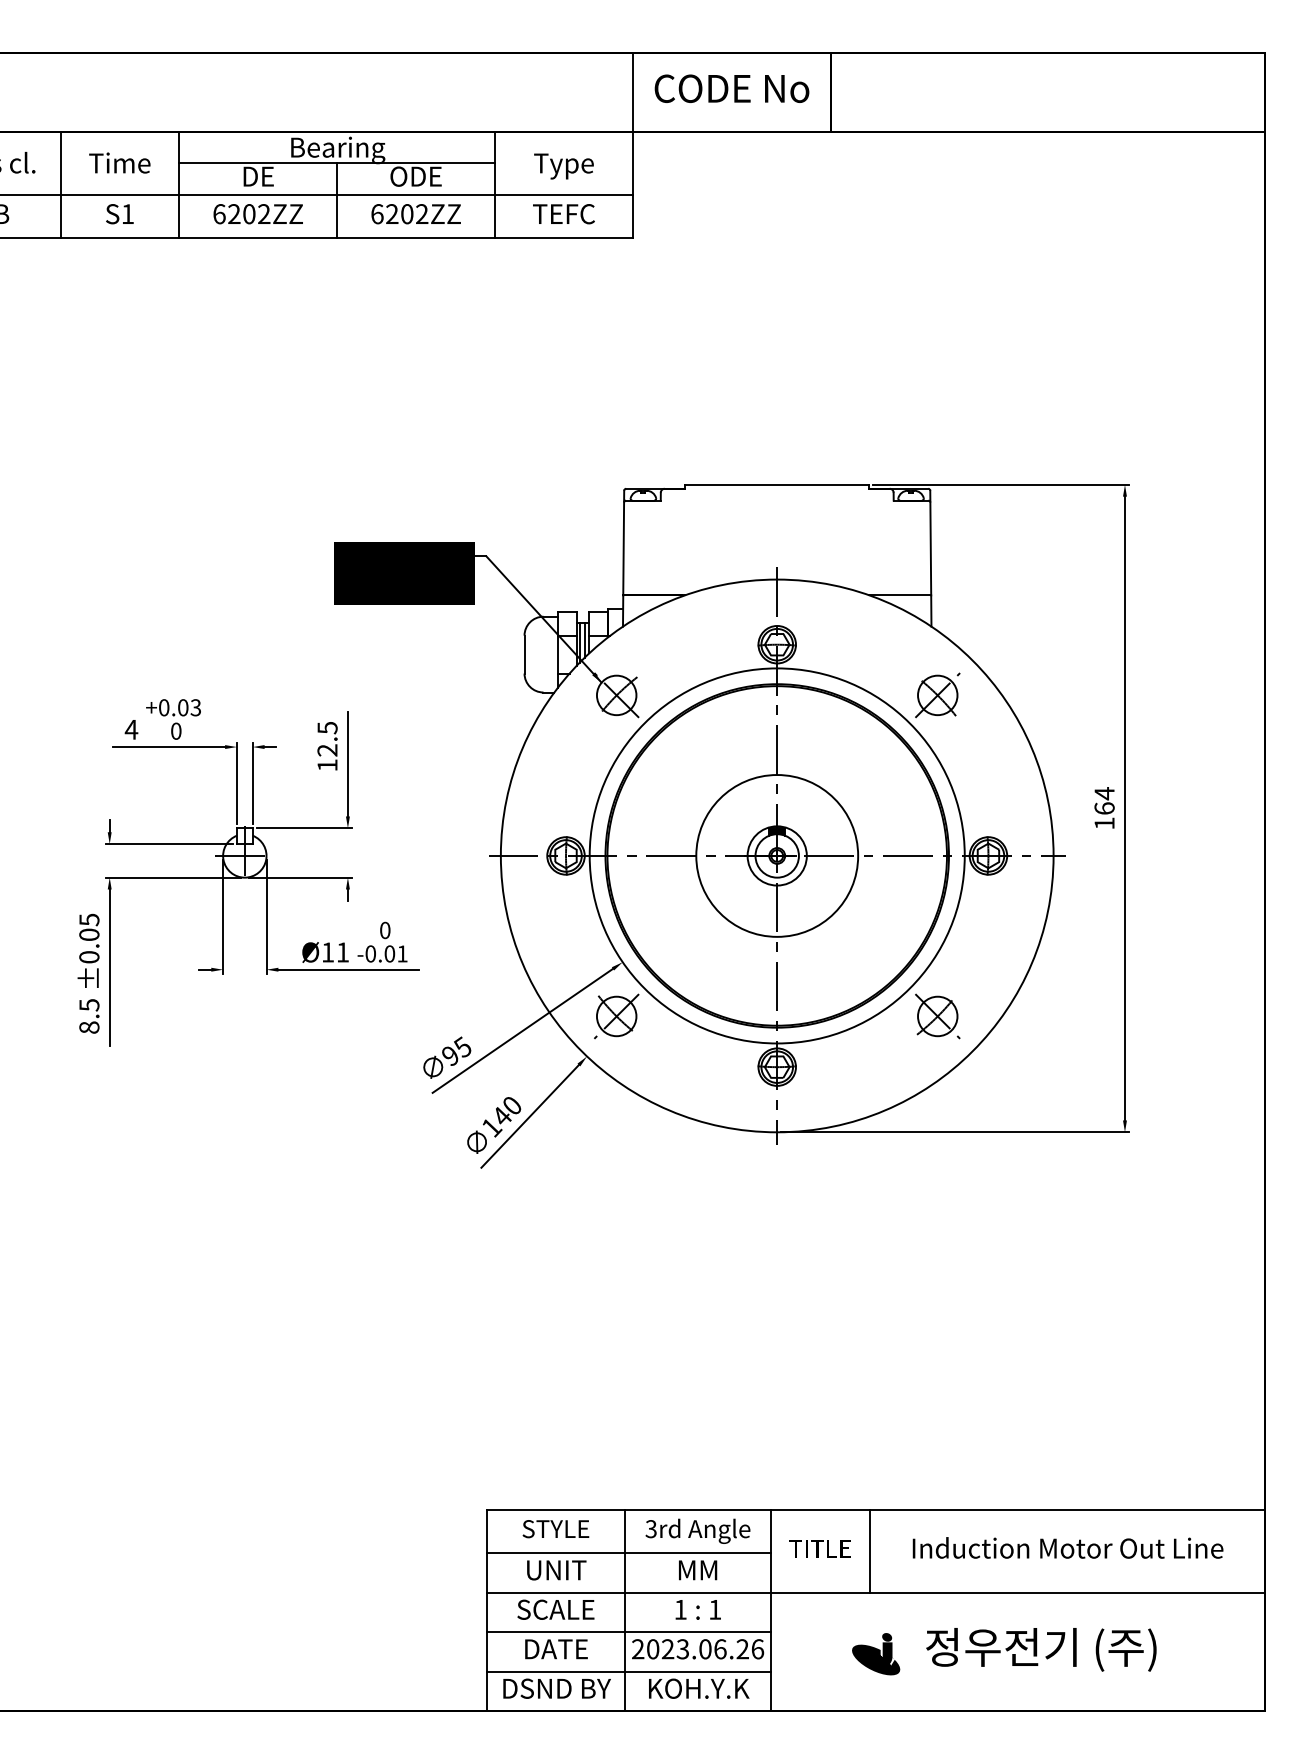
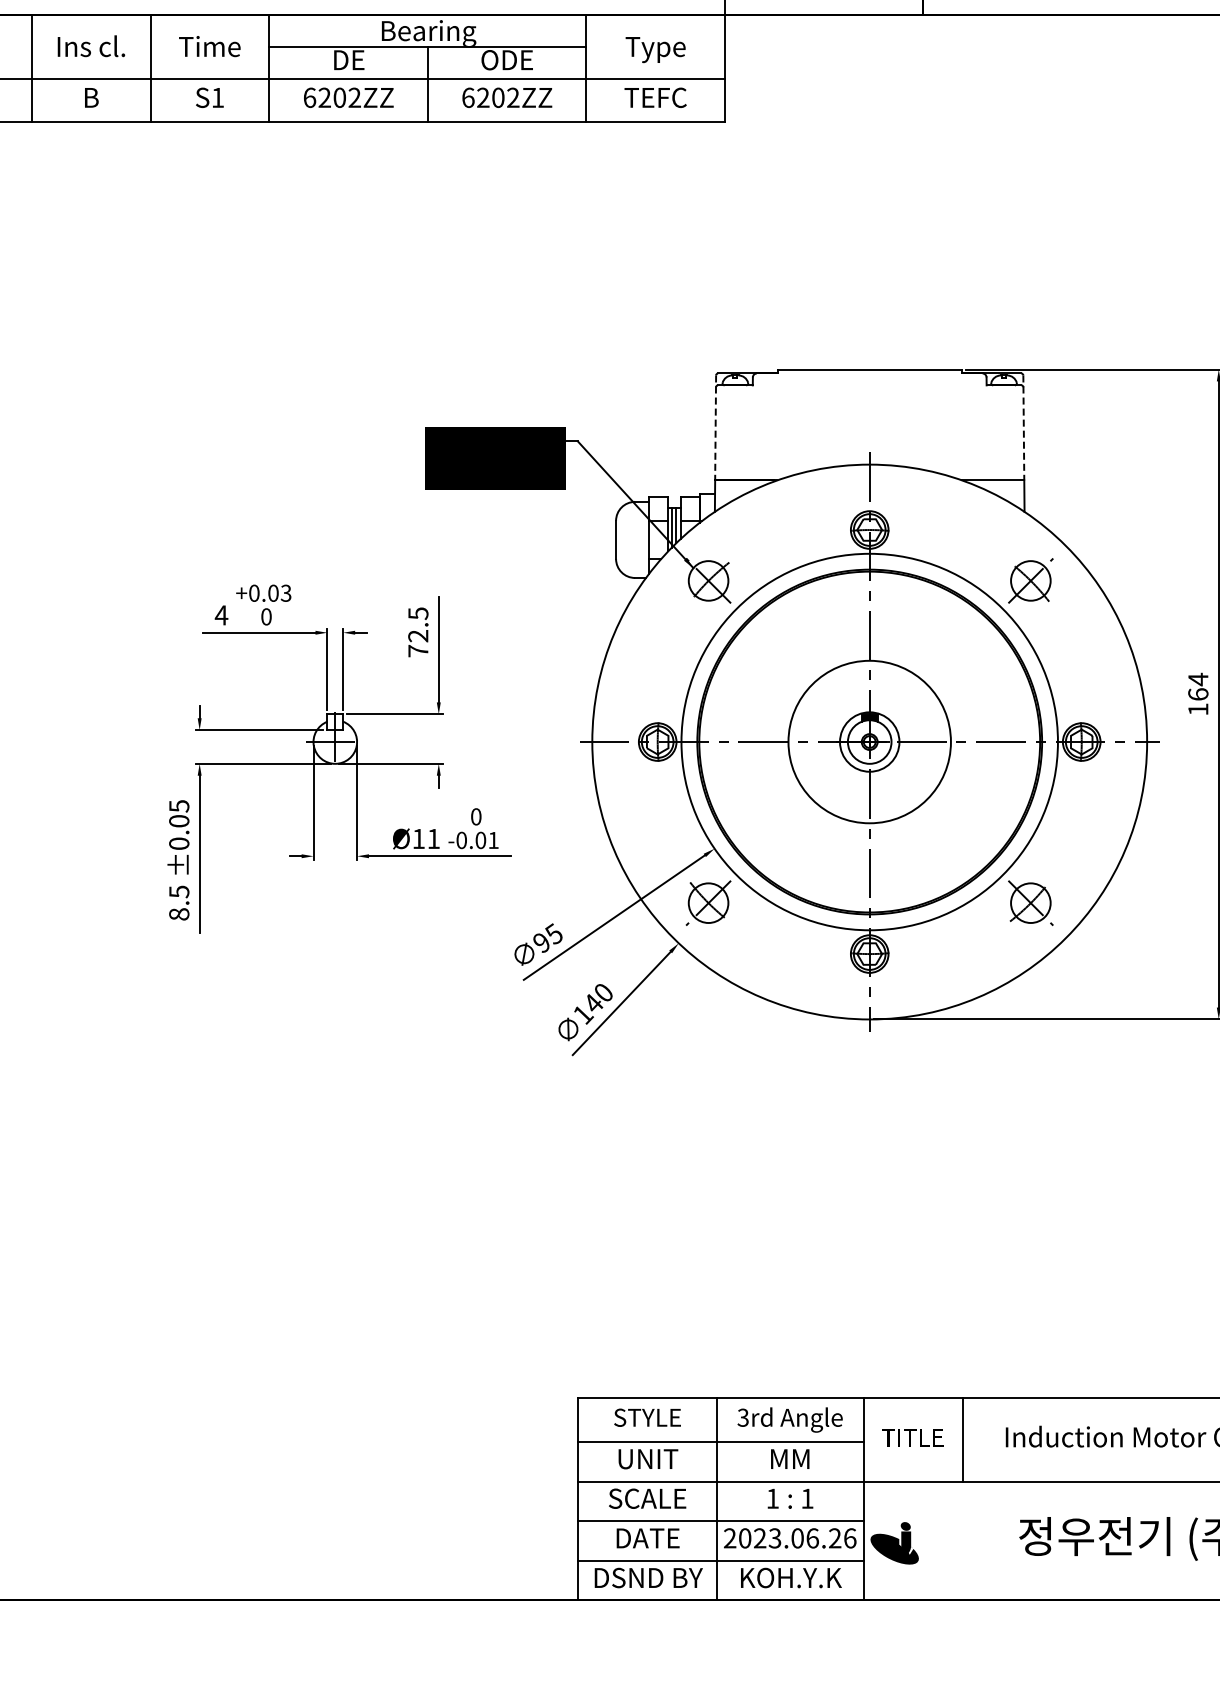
line: (623, 543) -> (715, 428), solid -> dashed
line: (930, 543) -> (1023, 428), solid -> dashed
text: (327, 765) -> (418, 651), 12.5 -> 72.5
part: (876, 1654) -> (895, 1543), moved

